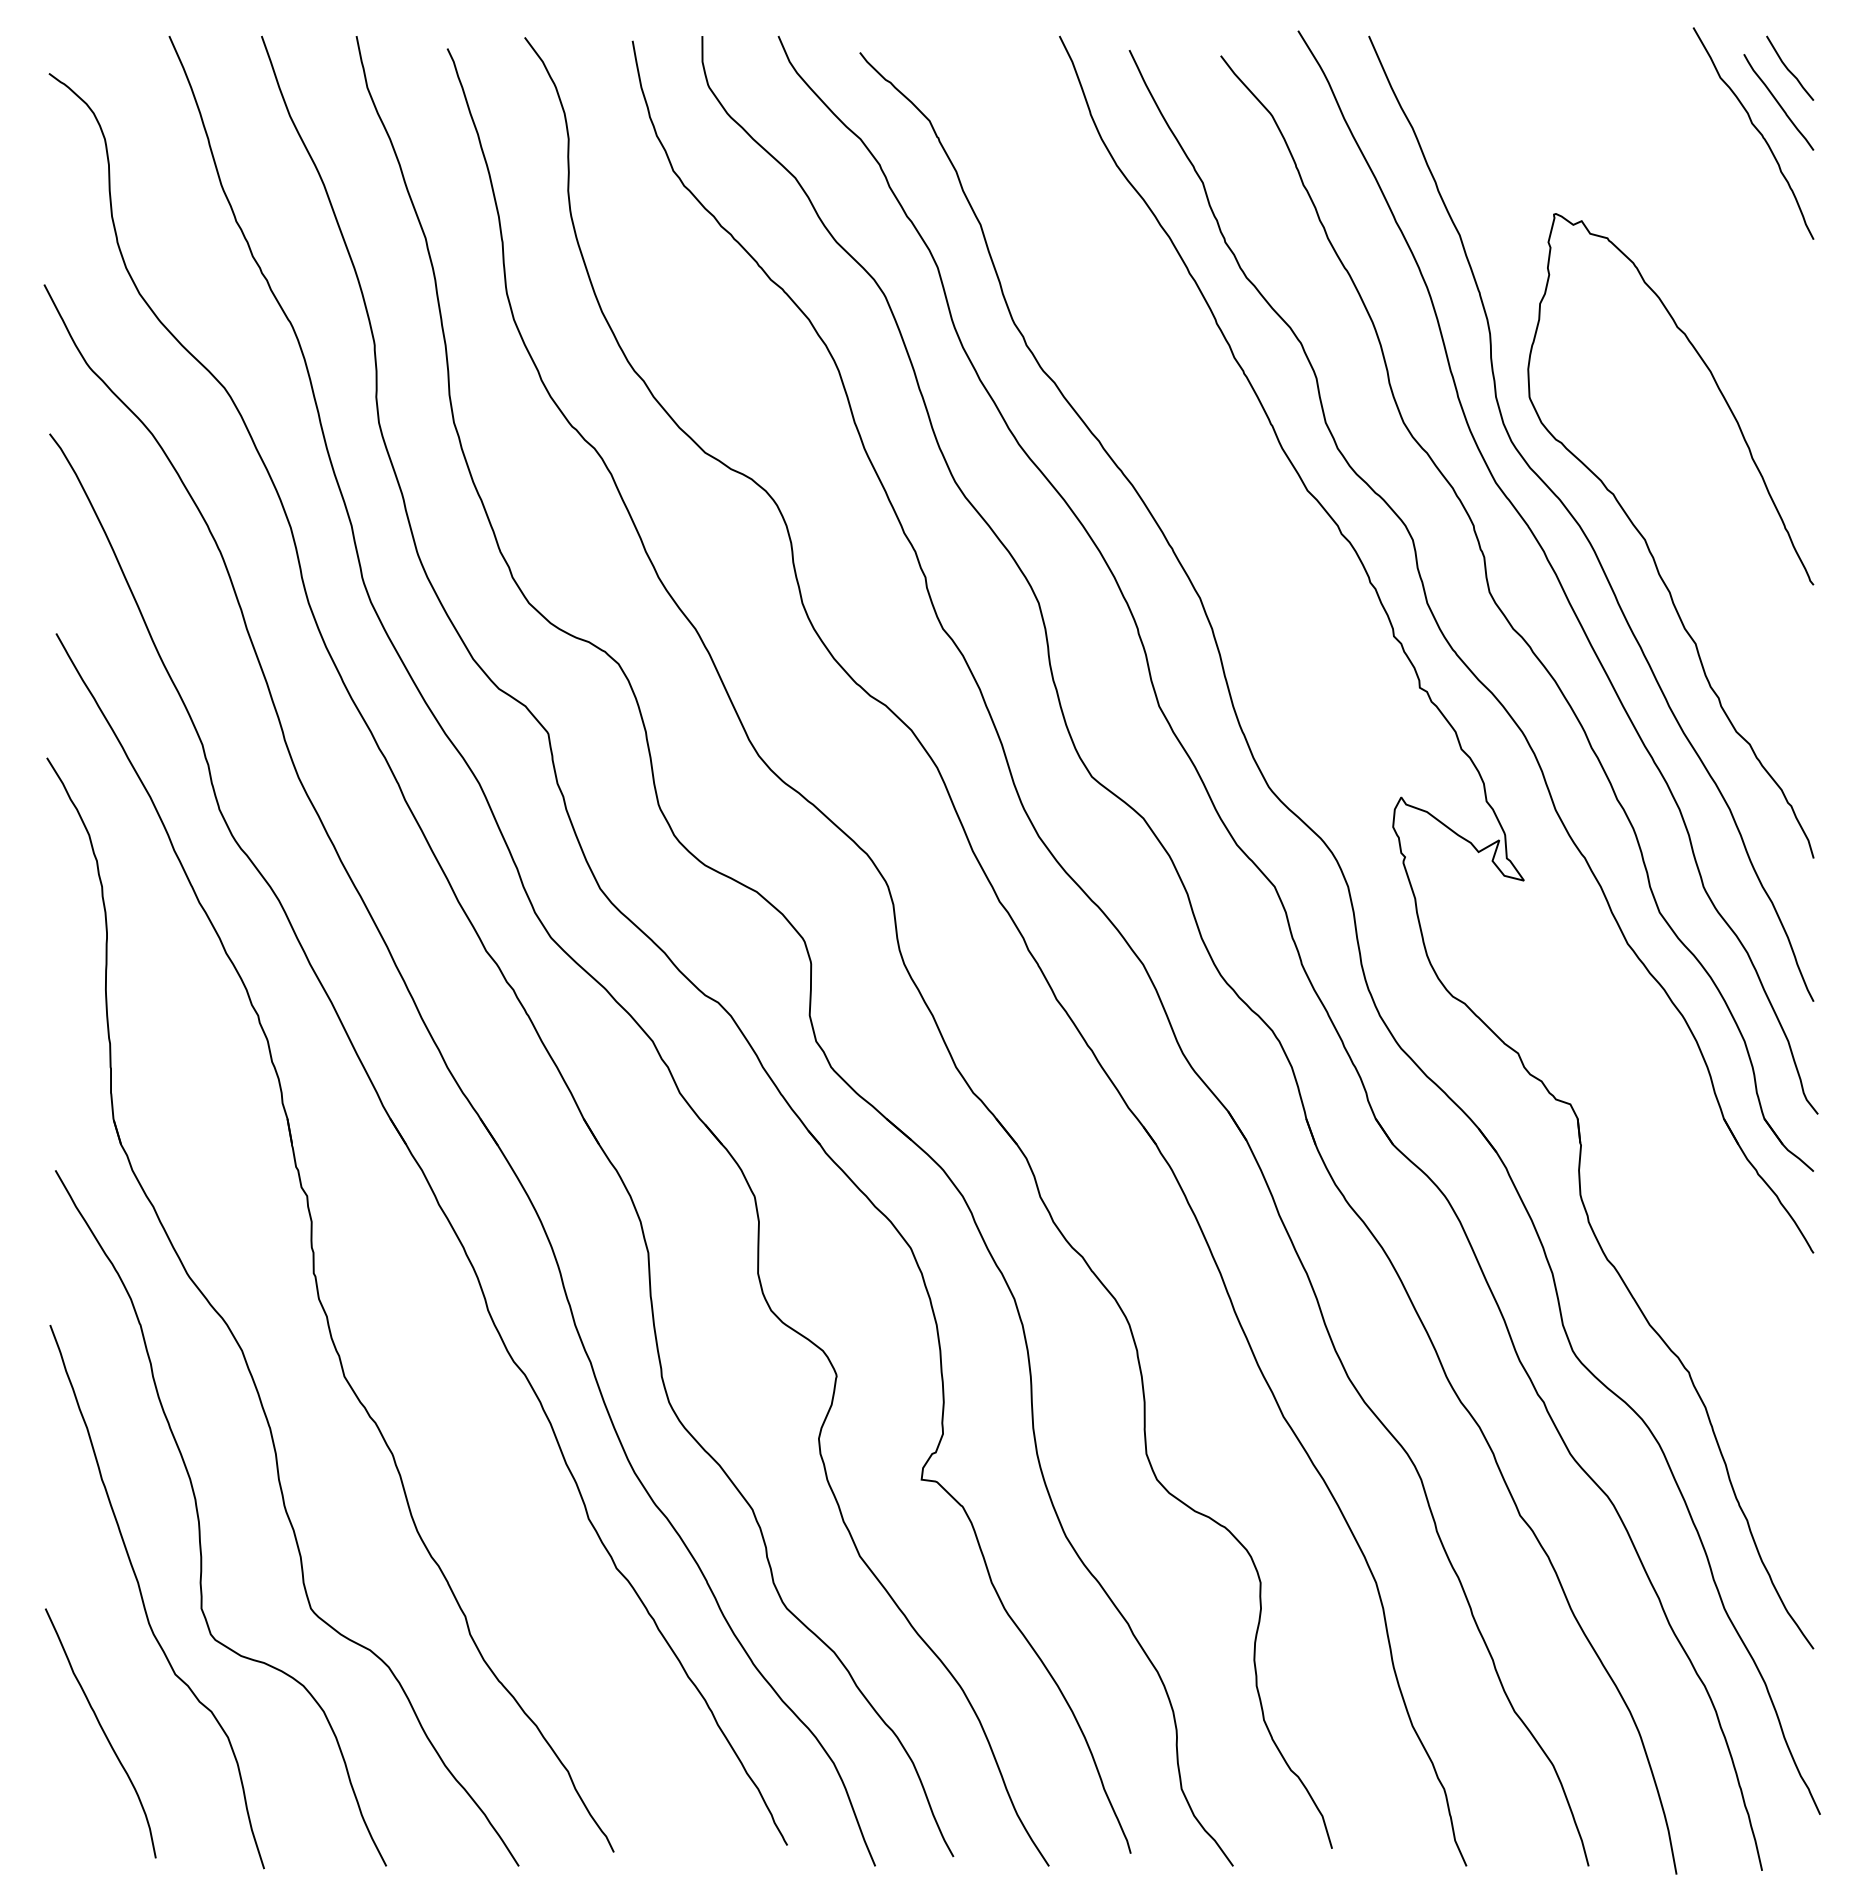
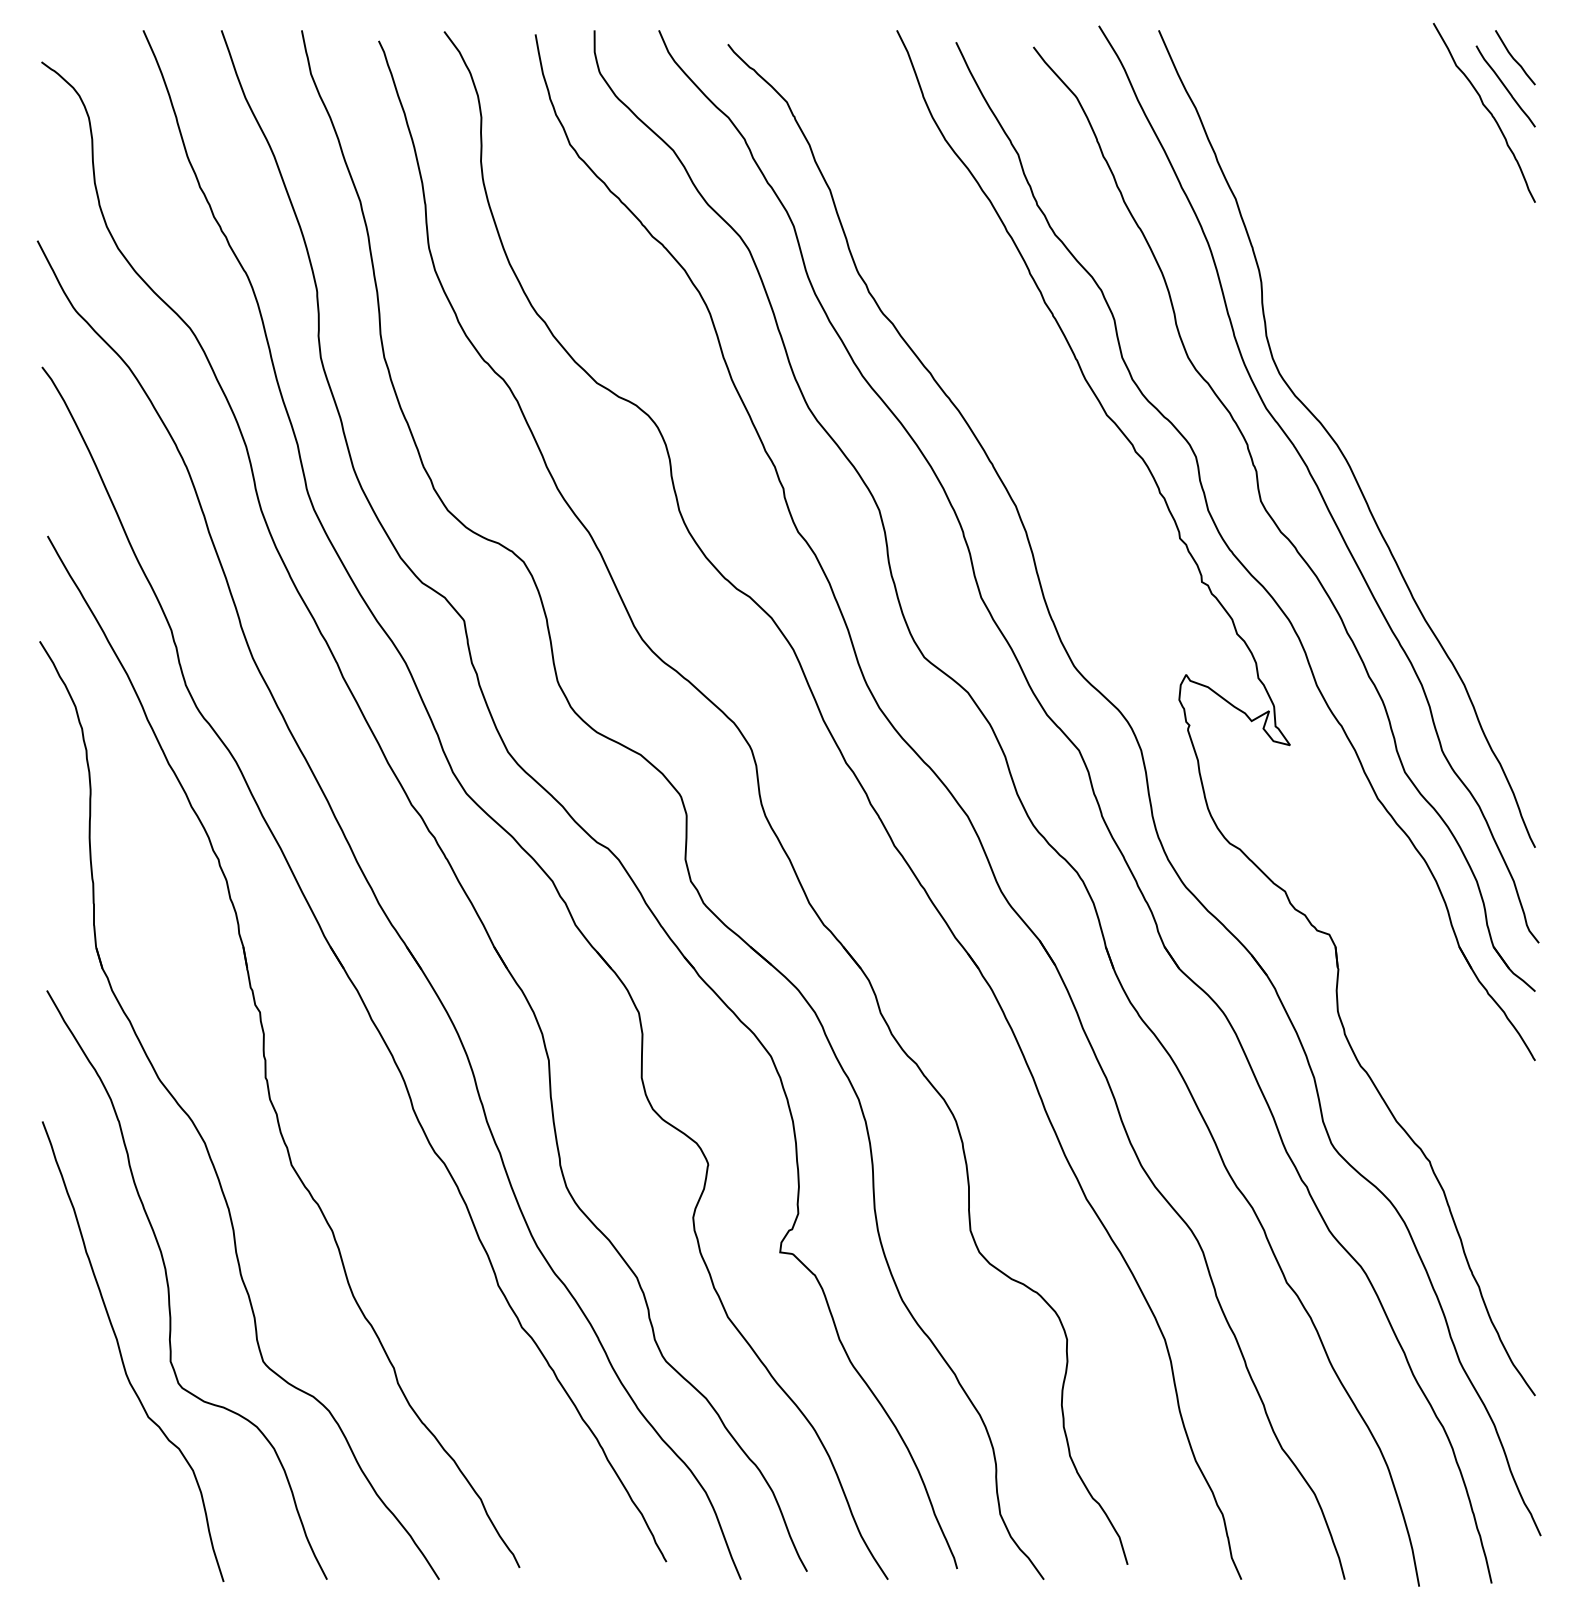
curve: (1647, 542) -> (1394, 459), removed
curve: (102, 1731) -> (86, 1465), removed

